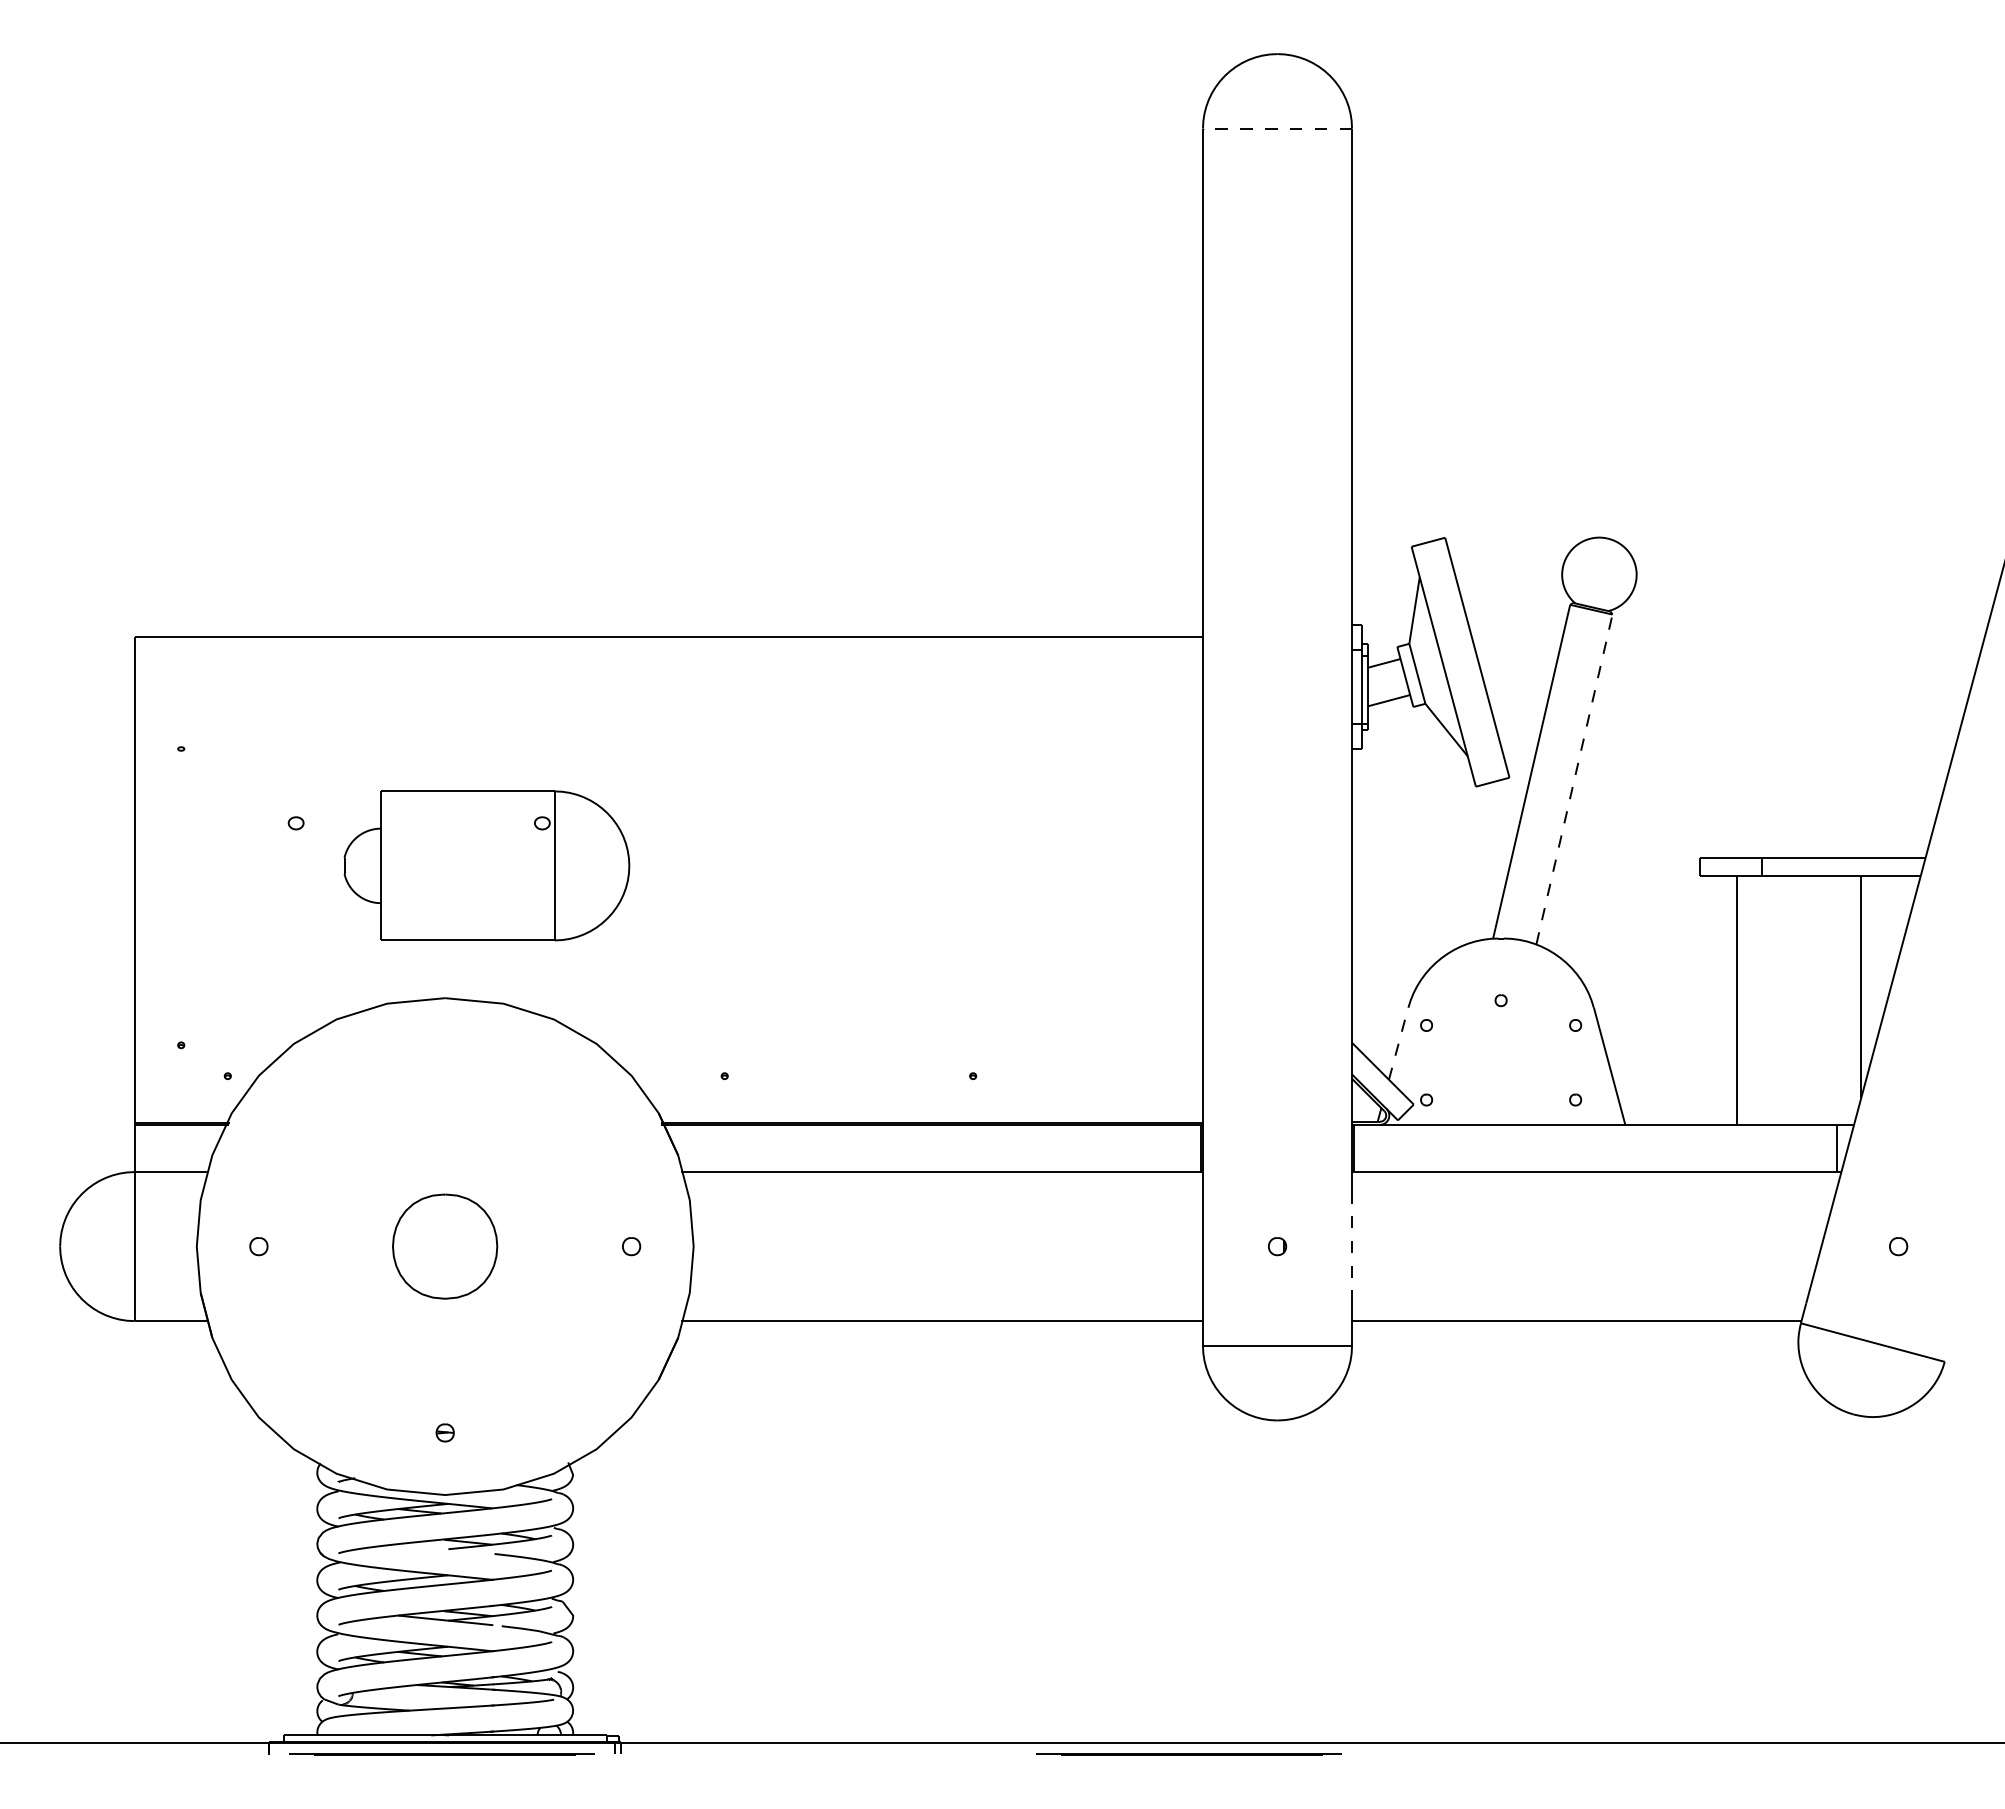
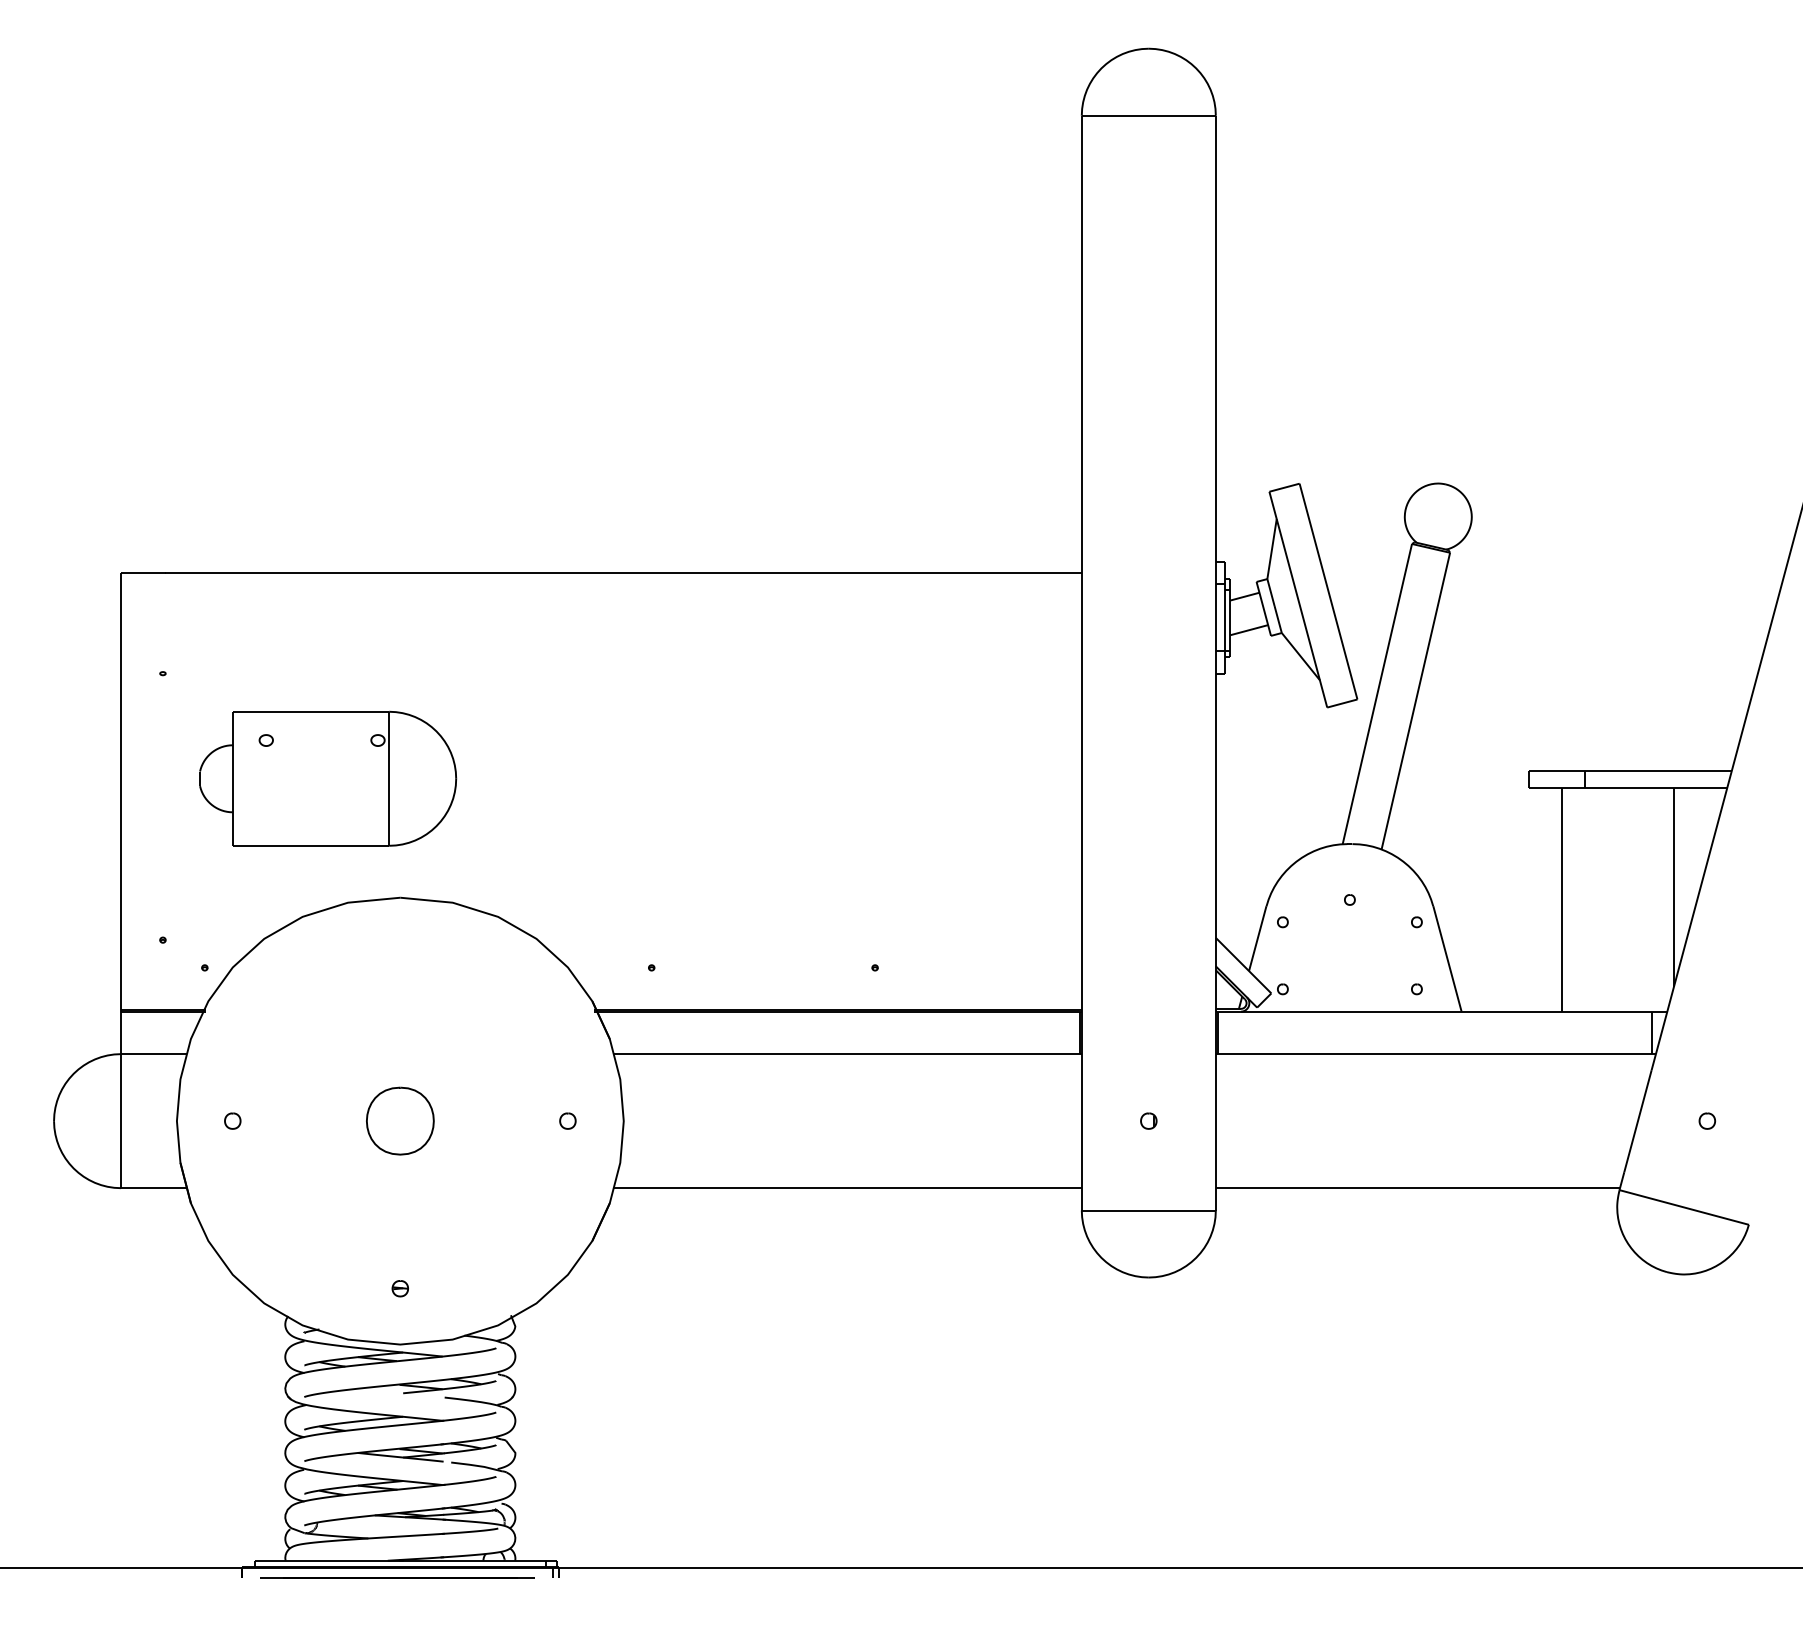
line: (1277, 128) -> (1148, 115), dashed -> solid
line: (1574, 779) -> (1415, 701), dashed -> solid
part: (486, 865) -> (327, 778), moved
line: (1398, 1043) -> (1257, 938), dashed -> solid
part: (445, 1246) -> (400, 1121), size x0.71
line: (1352, 1247) -> (1216, 1121), dashed -> solid
line: (1188, 1754) -> (1068, 1577), removed

